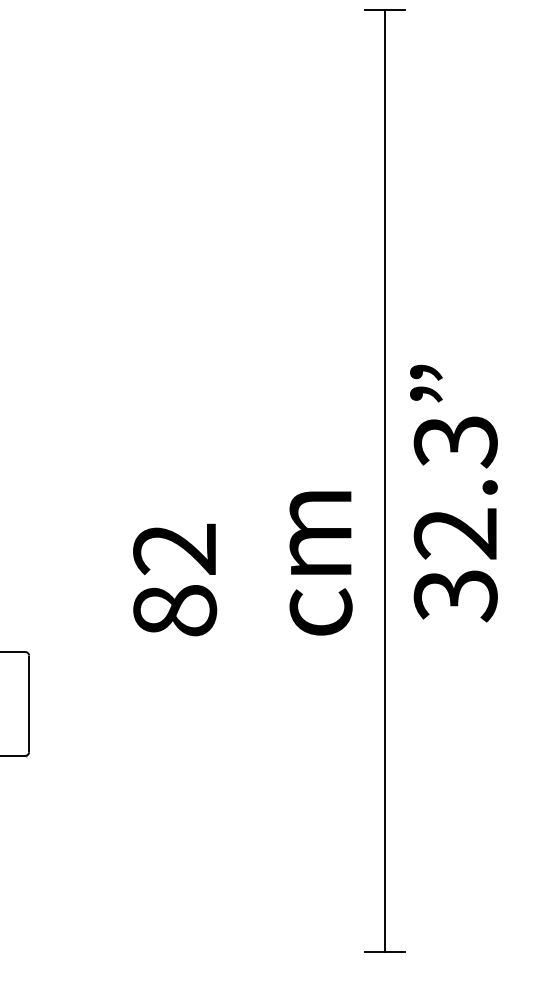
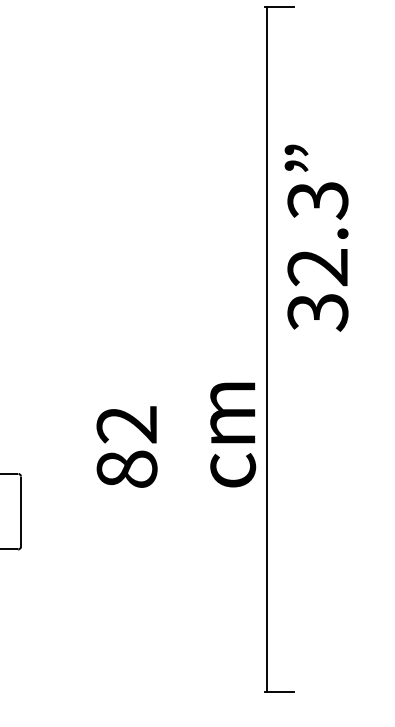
line: (384, 480) -> (266, 349), moved
text: (453, 493) -> (316, 238), moved
text: (242, 563) -> (176, 435), moved

